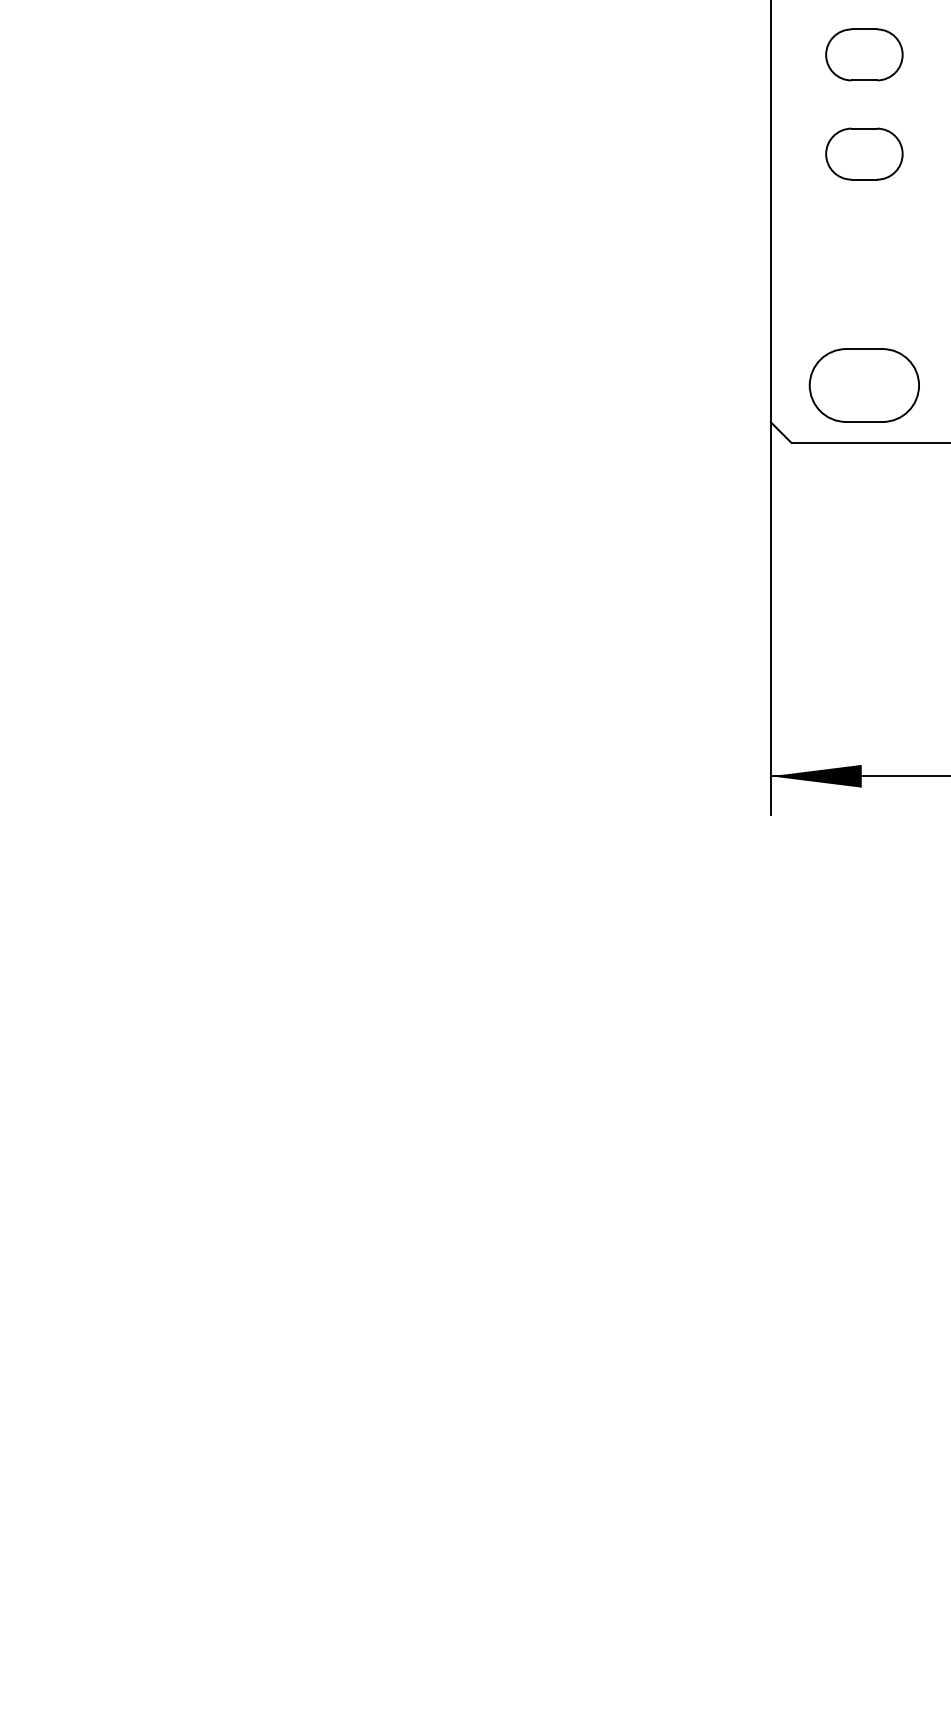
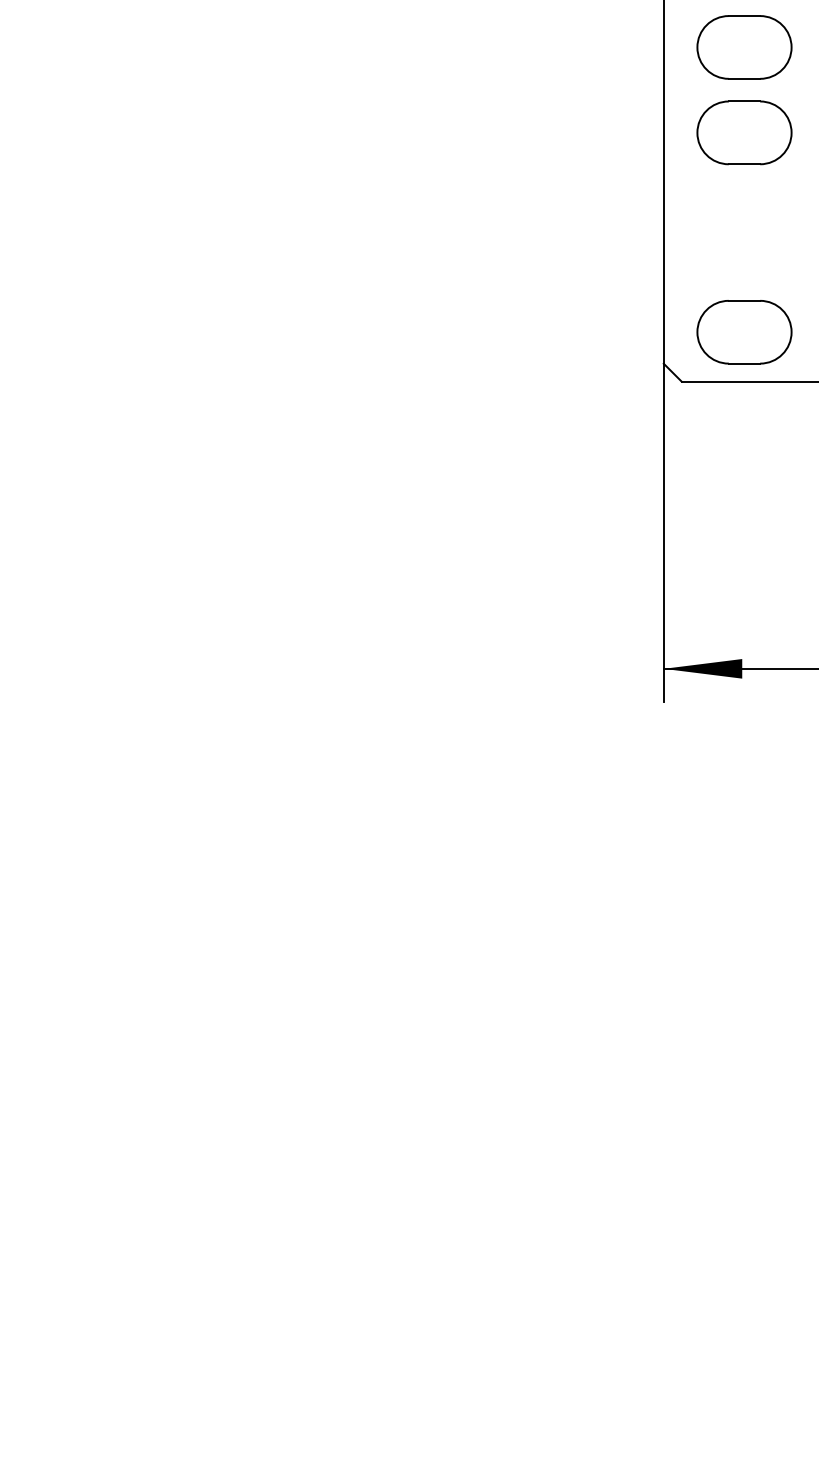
part: (864, 54) -> (744, 47), size x1.43
part: (864, 153) -> (744, 132), size x1.43

